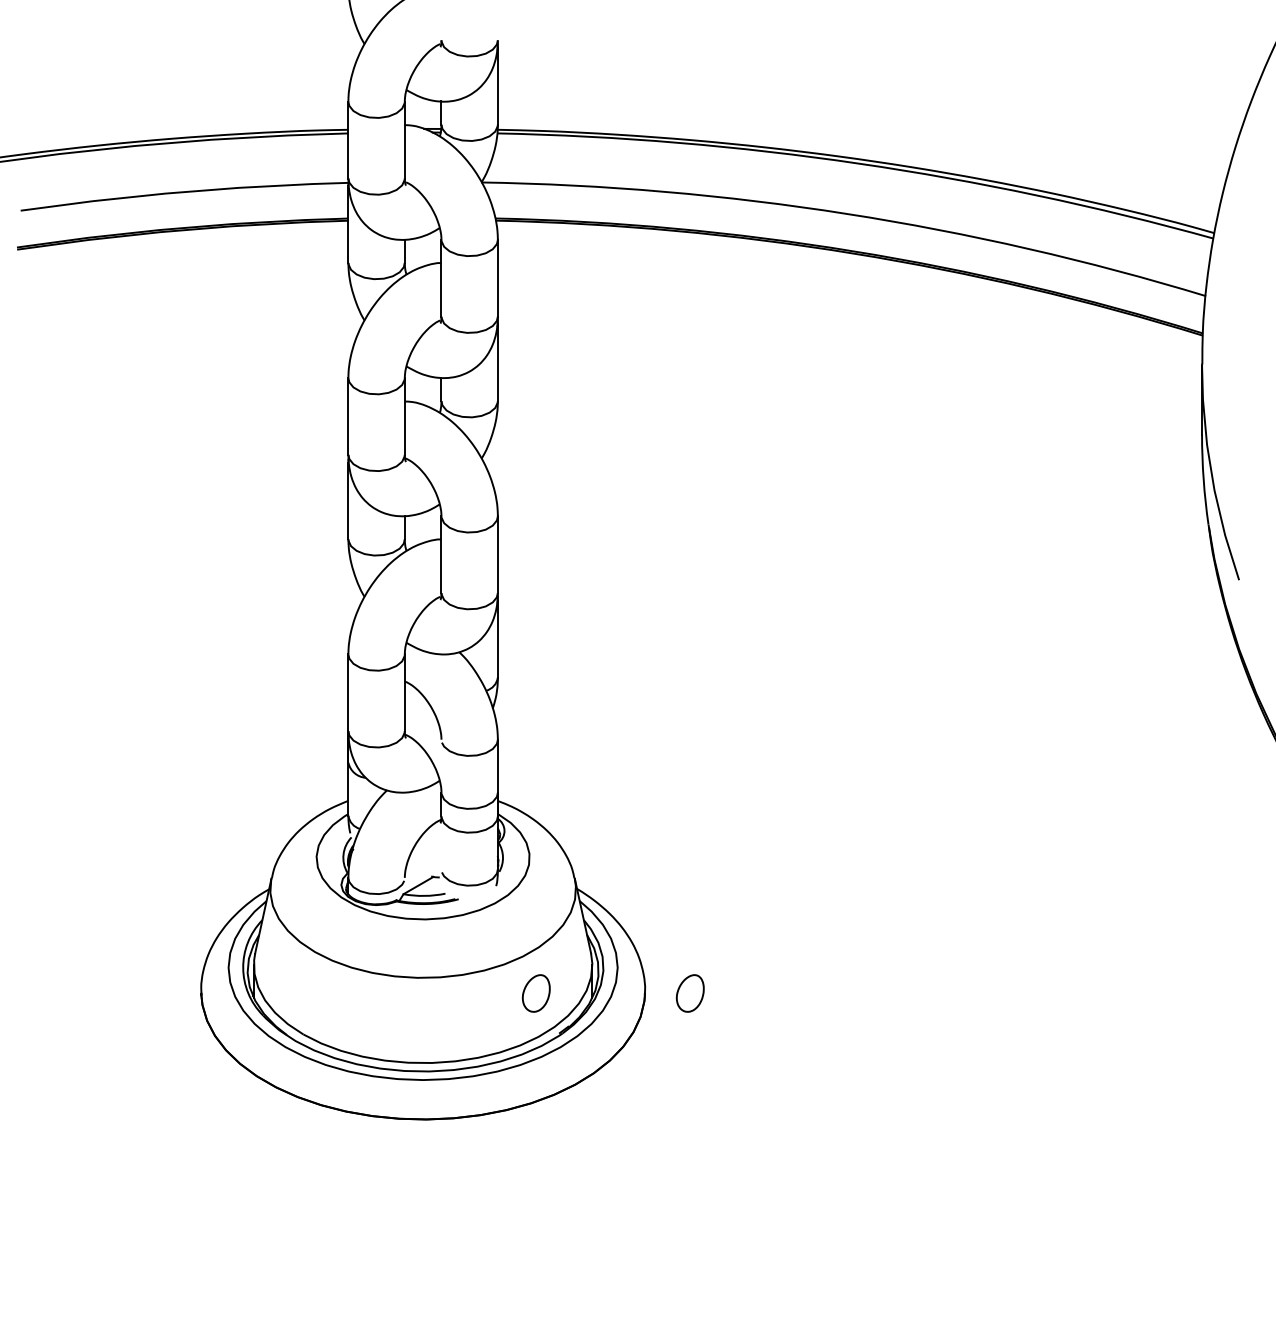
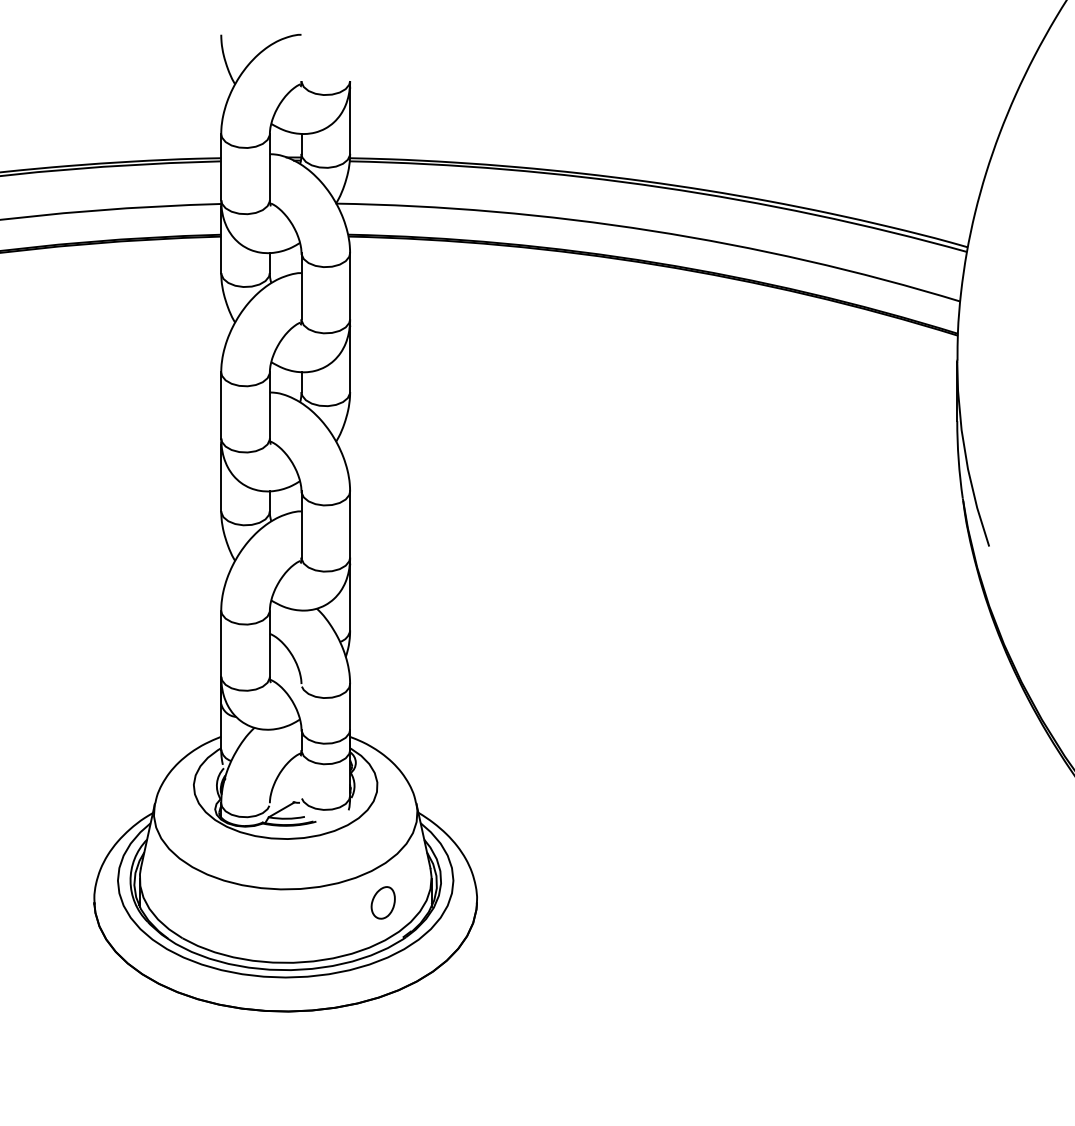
part: (689, 993) -> (515, 902), removed

